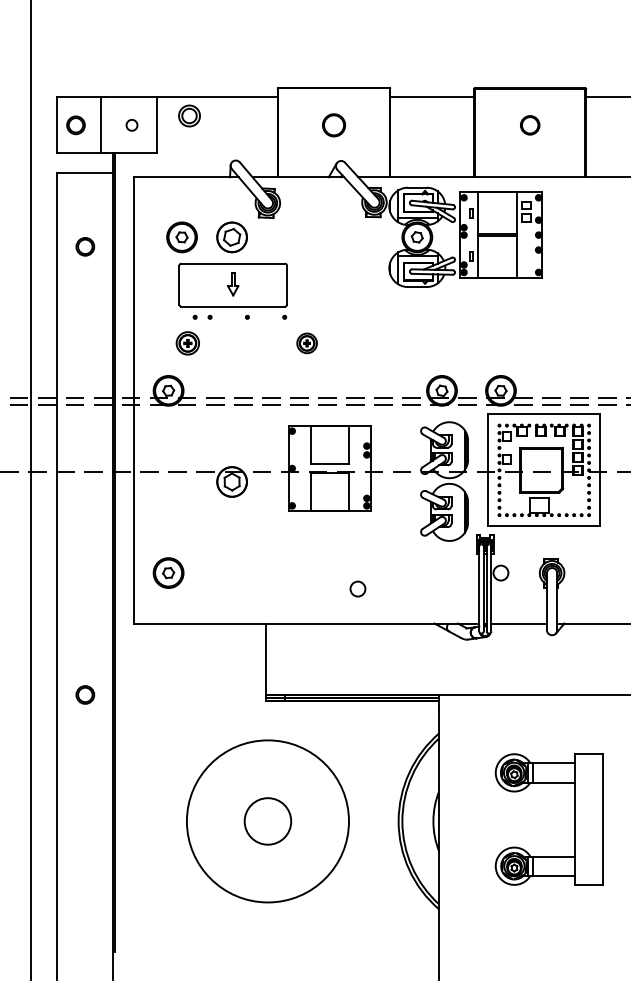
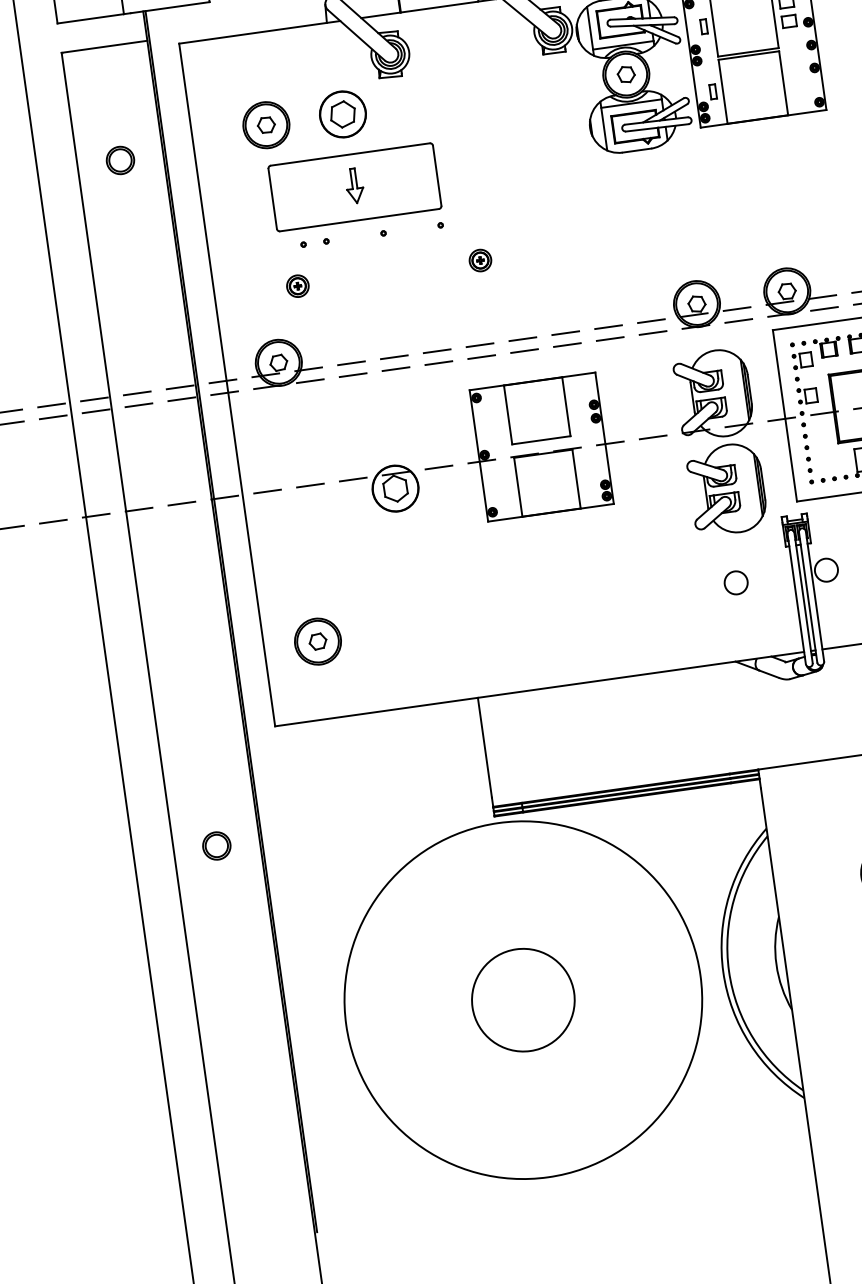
part: (187, 343) -> (297, 286), size x0.62
part: (306, 343) -> (479, 260), size x0.71
circle: (357, 588) -> (735, 582), moved
circle: (267, 821) -> (522, 1000), size x1.43
circle: (267, 821) -> (522, 1000), size x1.43

